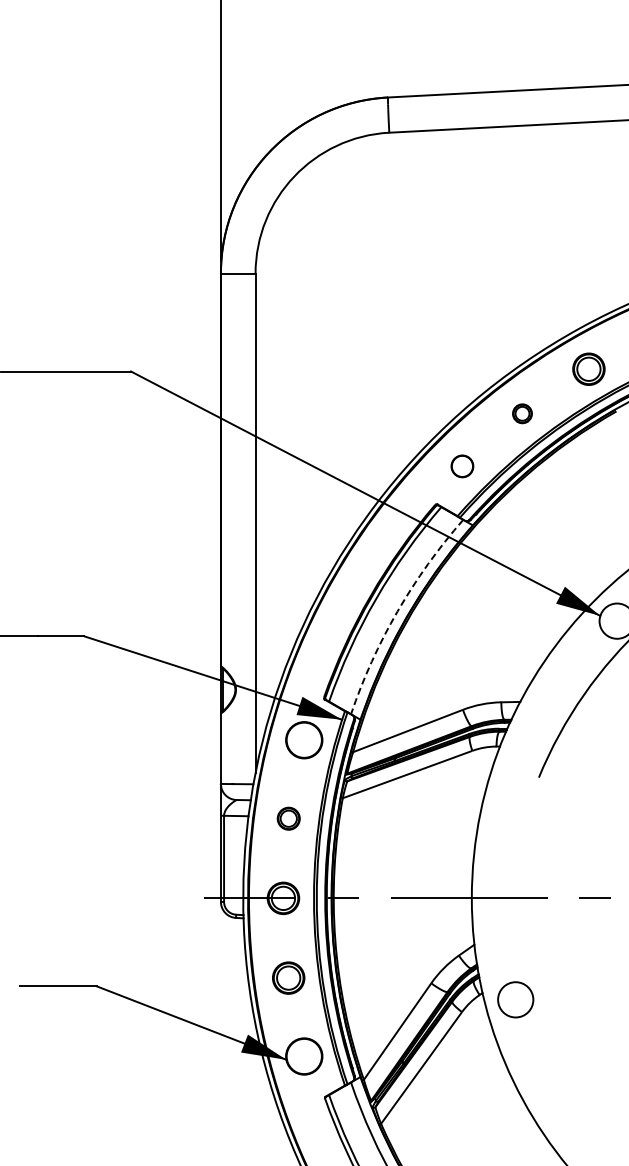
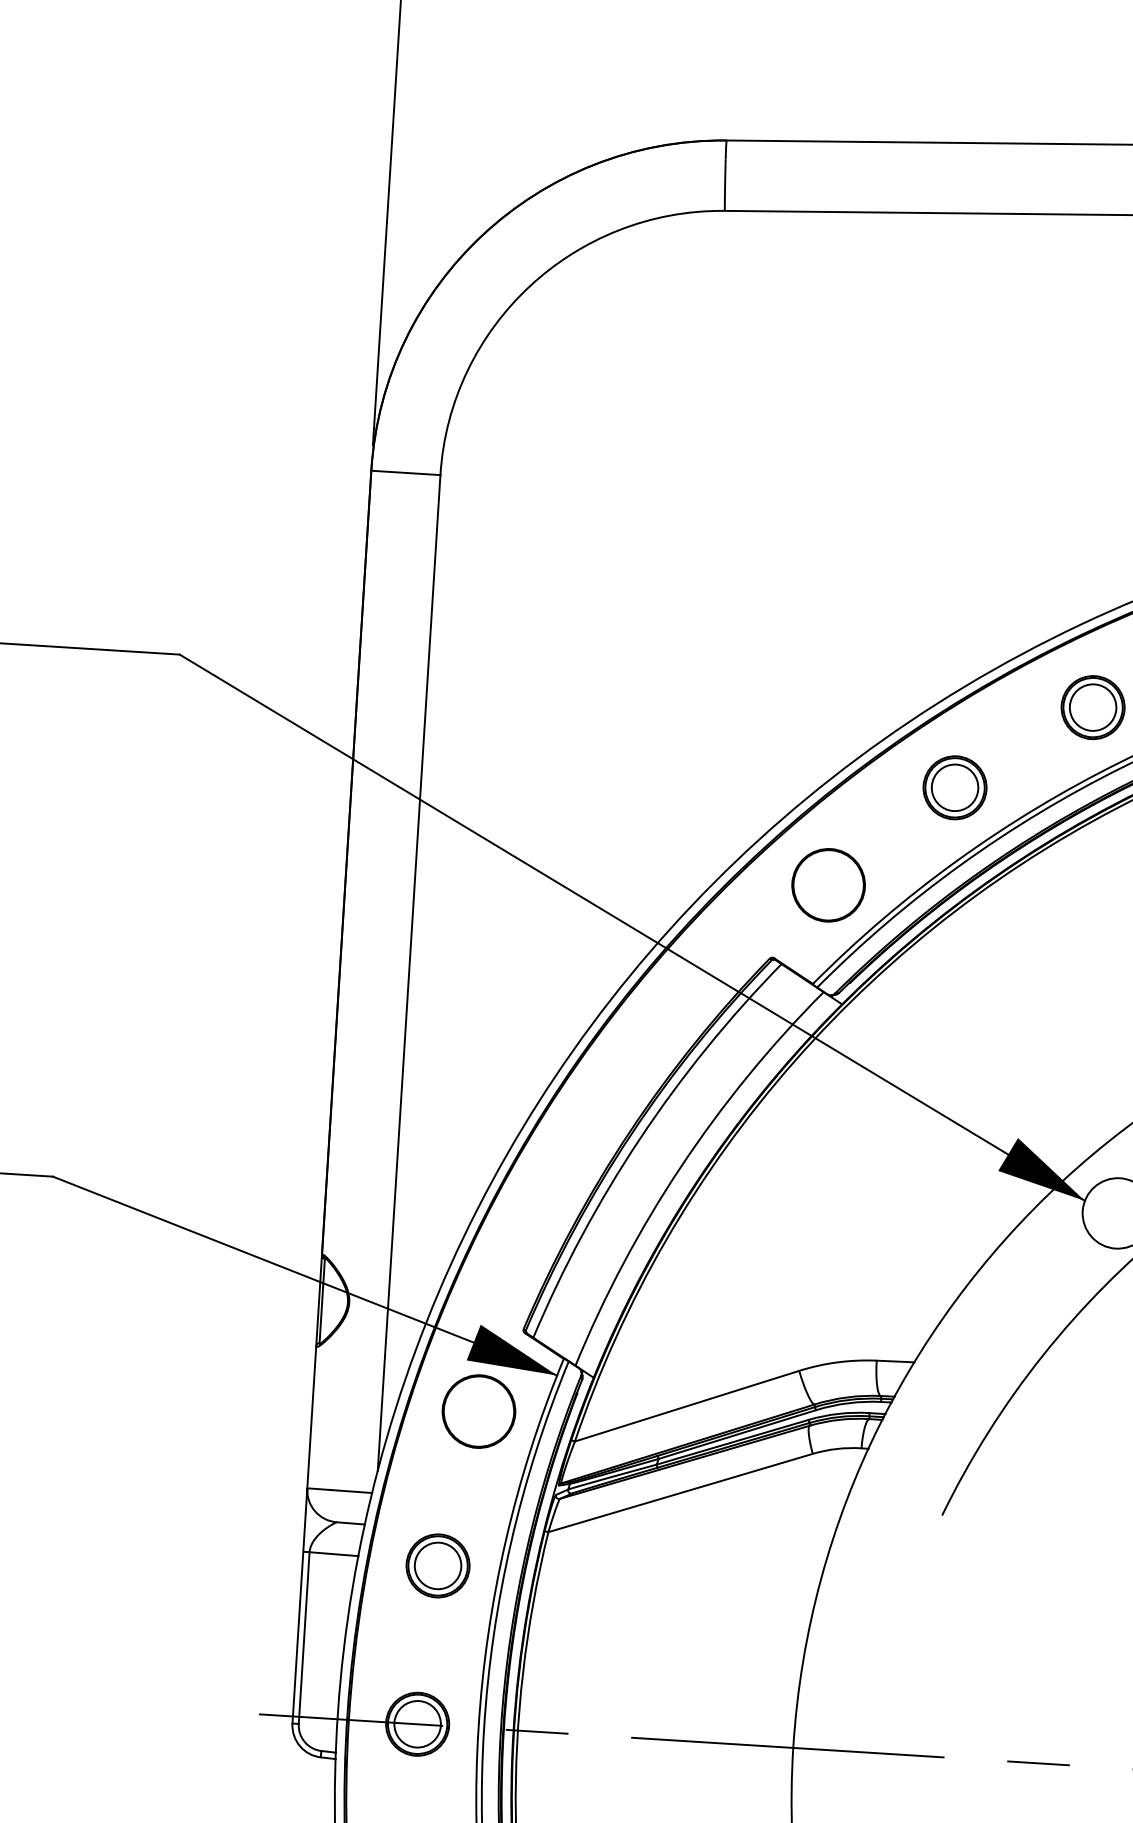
part: (522, 413) -> (955, 787), size x1.67
circle: (462, 466) -> (828, 885), size x1.67
arc: (397, 611) -> (681, 1166), dashed -> solid
part: (288, 818) -> (437, 1565), size x1.43

